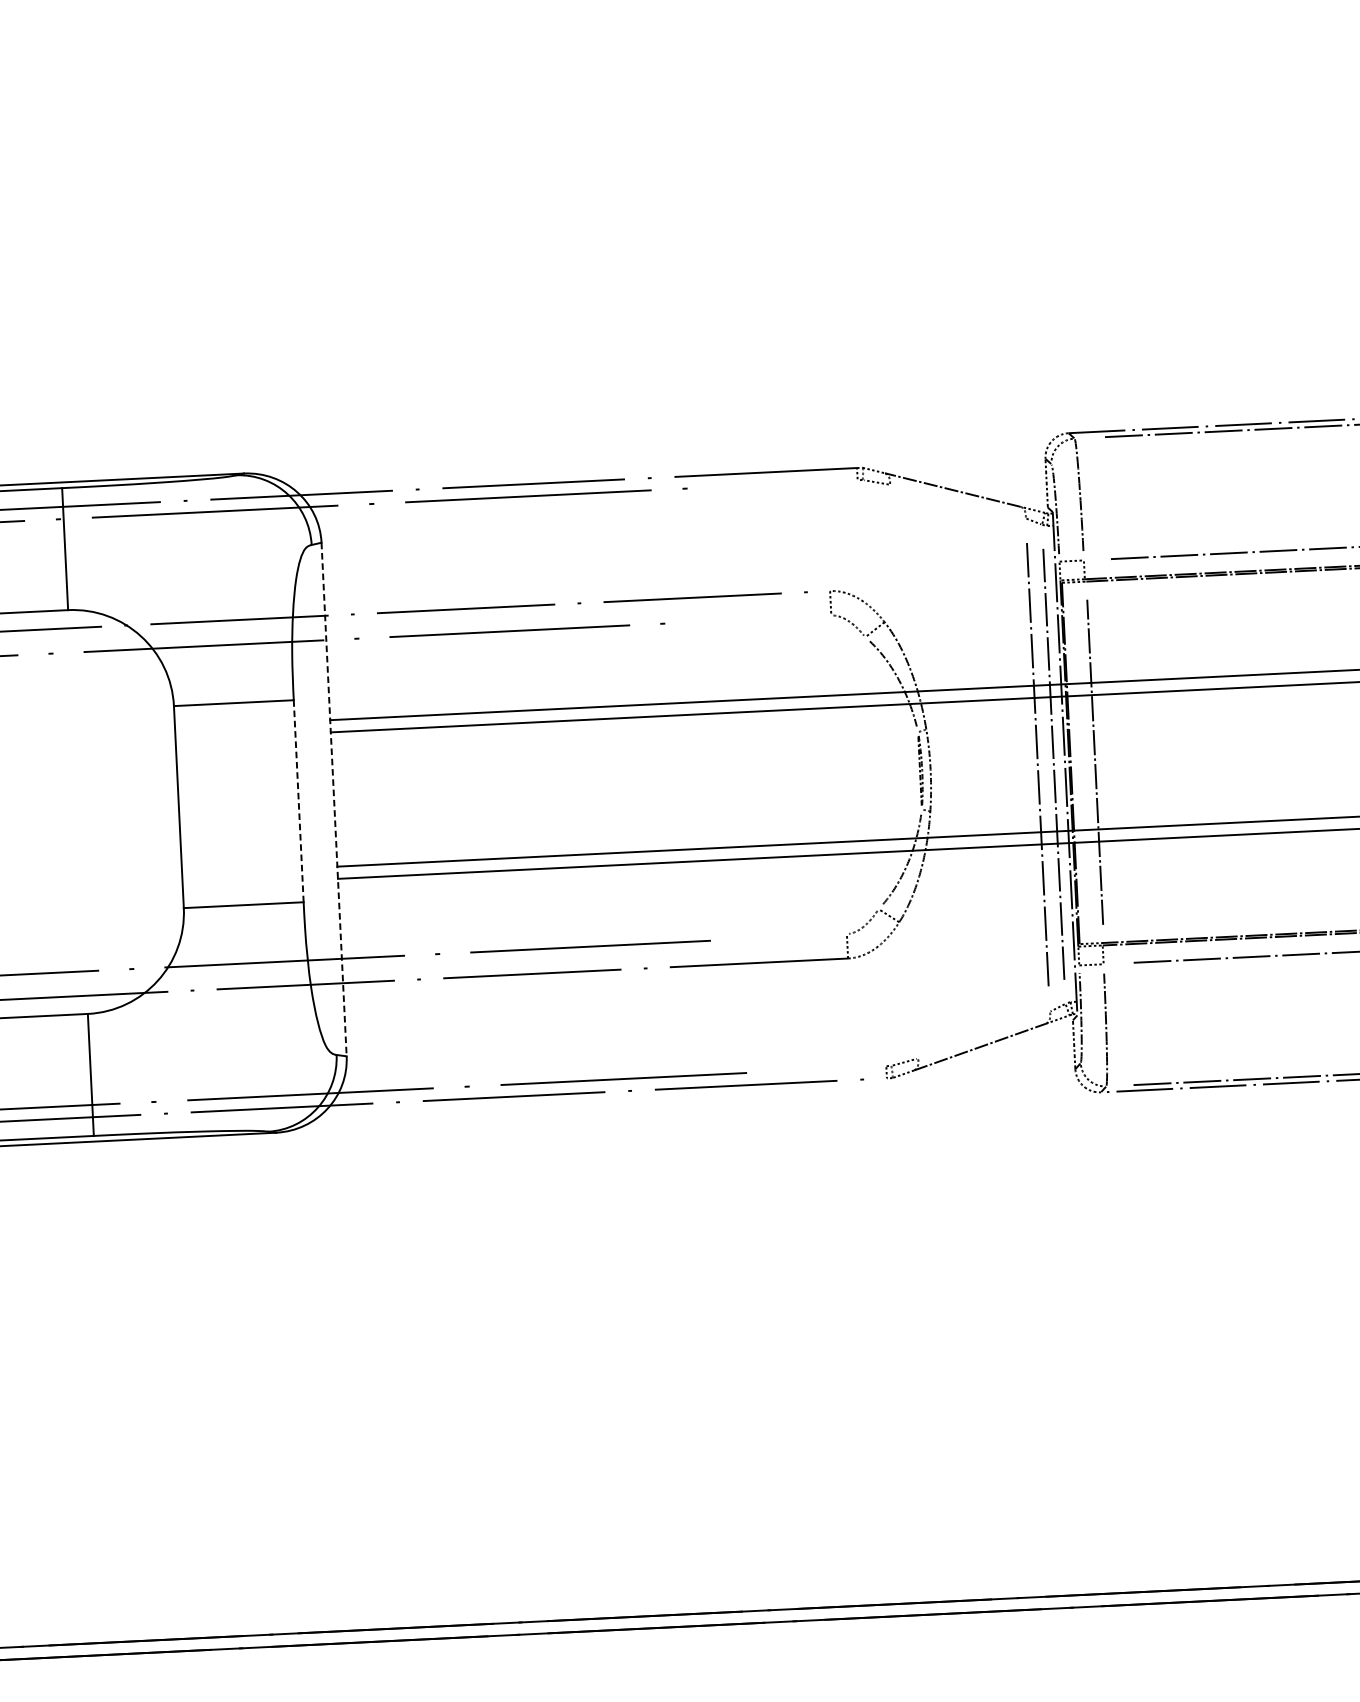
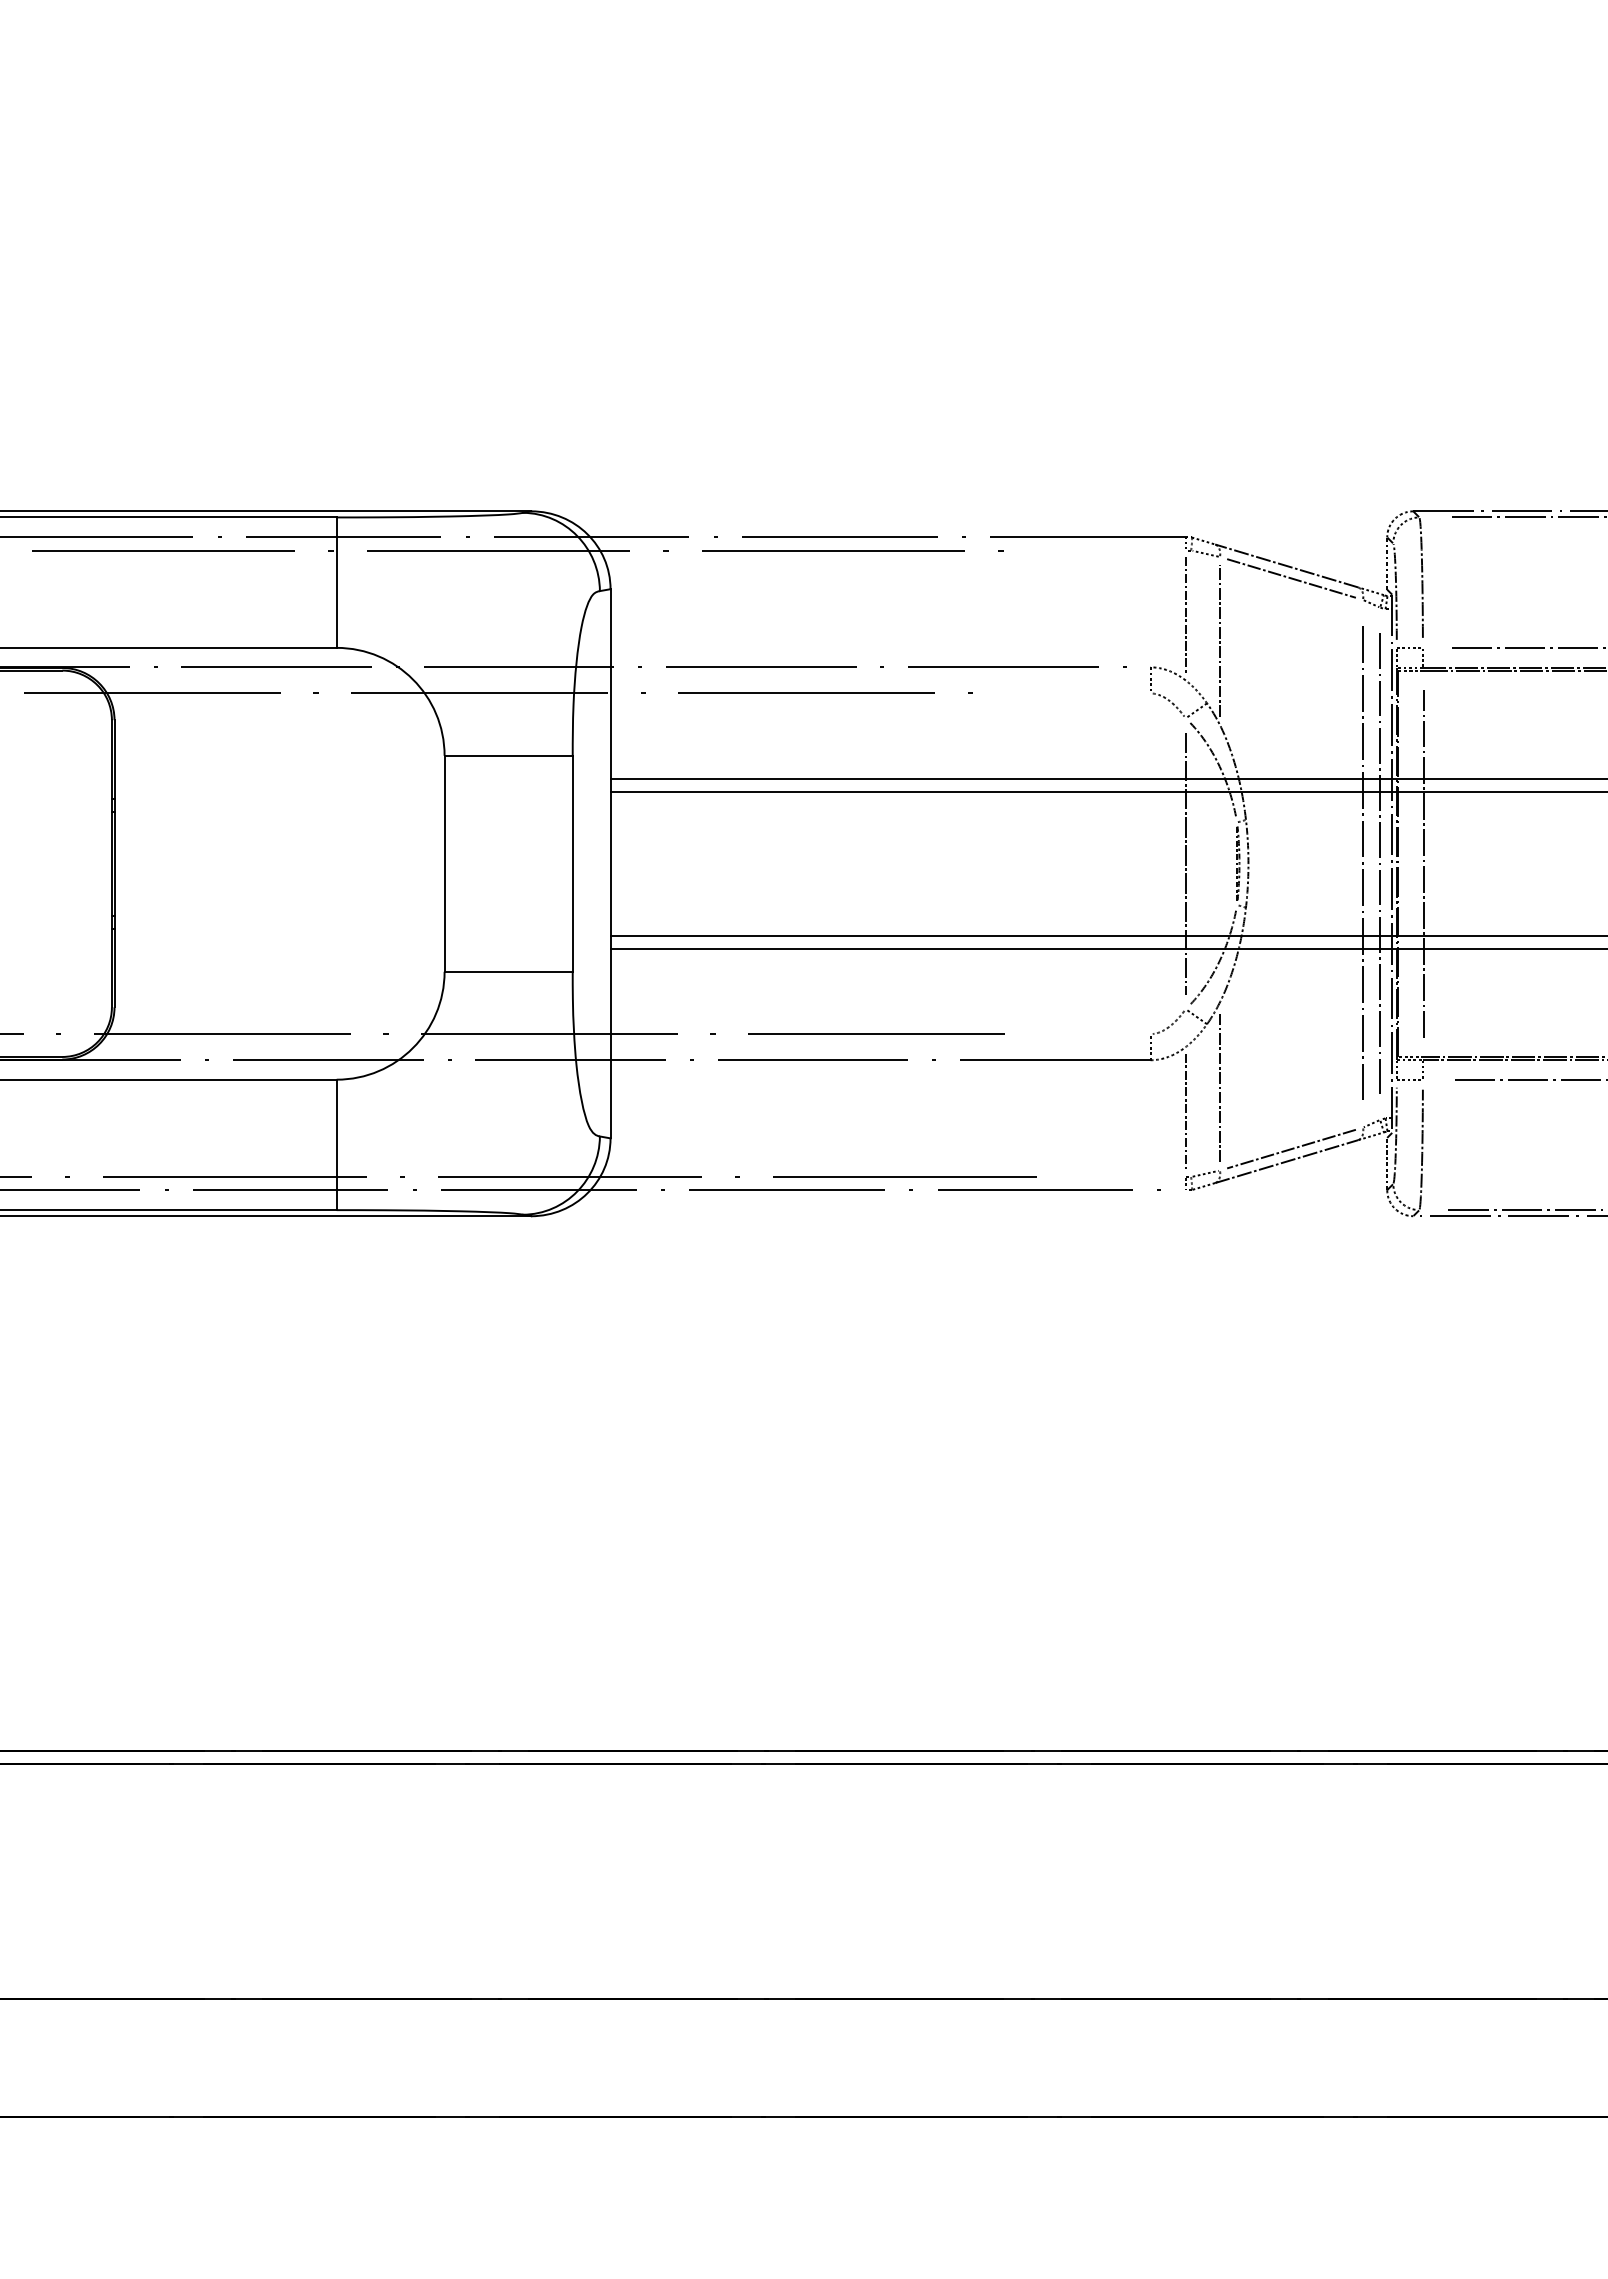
line: (957, 501) -> (1291, 578), added
line: (860, 541) -> (1185, 615), added
line: (893, 562) -> (1219, 640), added
line: (871, 772) -> (1185, 863), added
line: (334, 799) -> (610, 863), dashed -> solid
line: (298, 800) -> (572, 863), dashed -> solid
line: (913, 979) -> (1219, 1086), added
line: (883, 1004) -> (1185, 1111), added
line: (983, 1034) -> (1291, 1148), added

